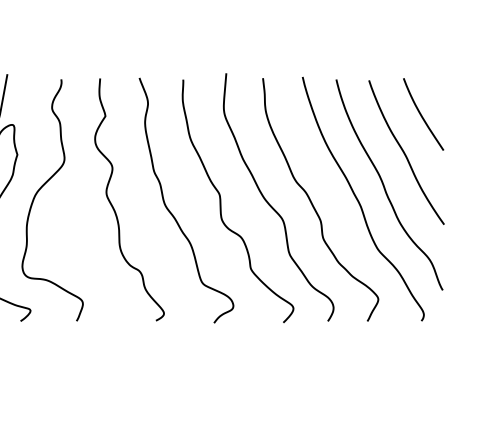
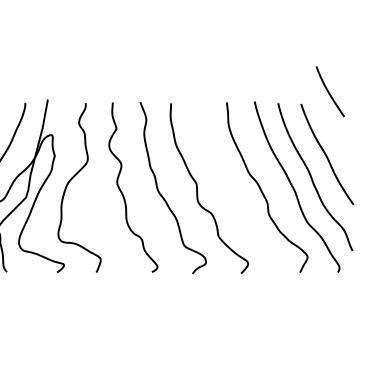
part: (422, 114) -> (329, 91), moved
part: (271, 204) -> (232, 190), removed

